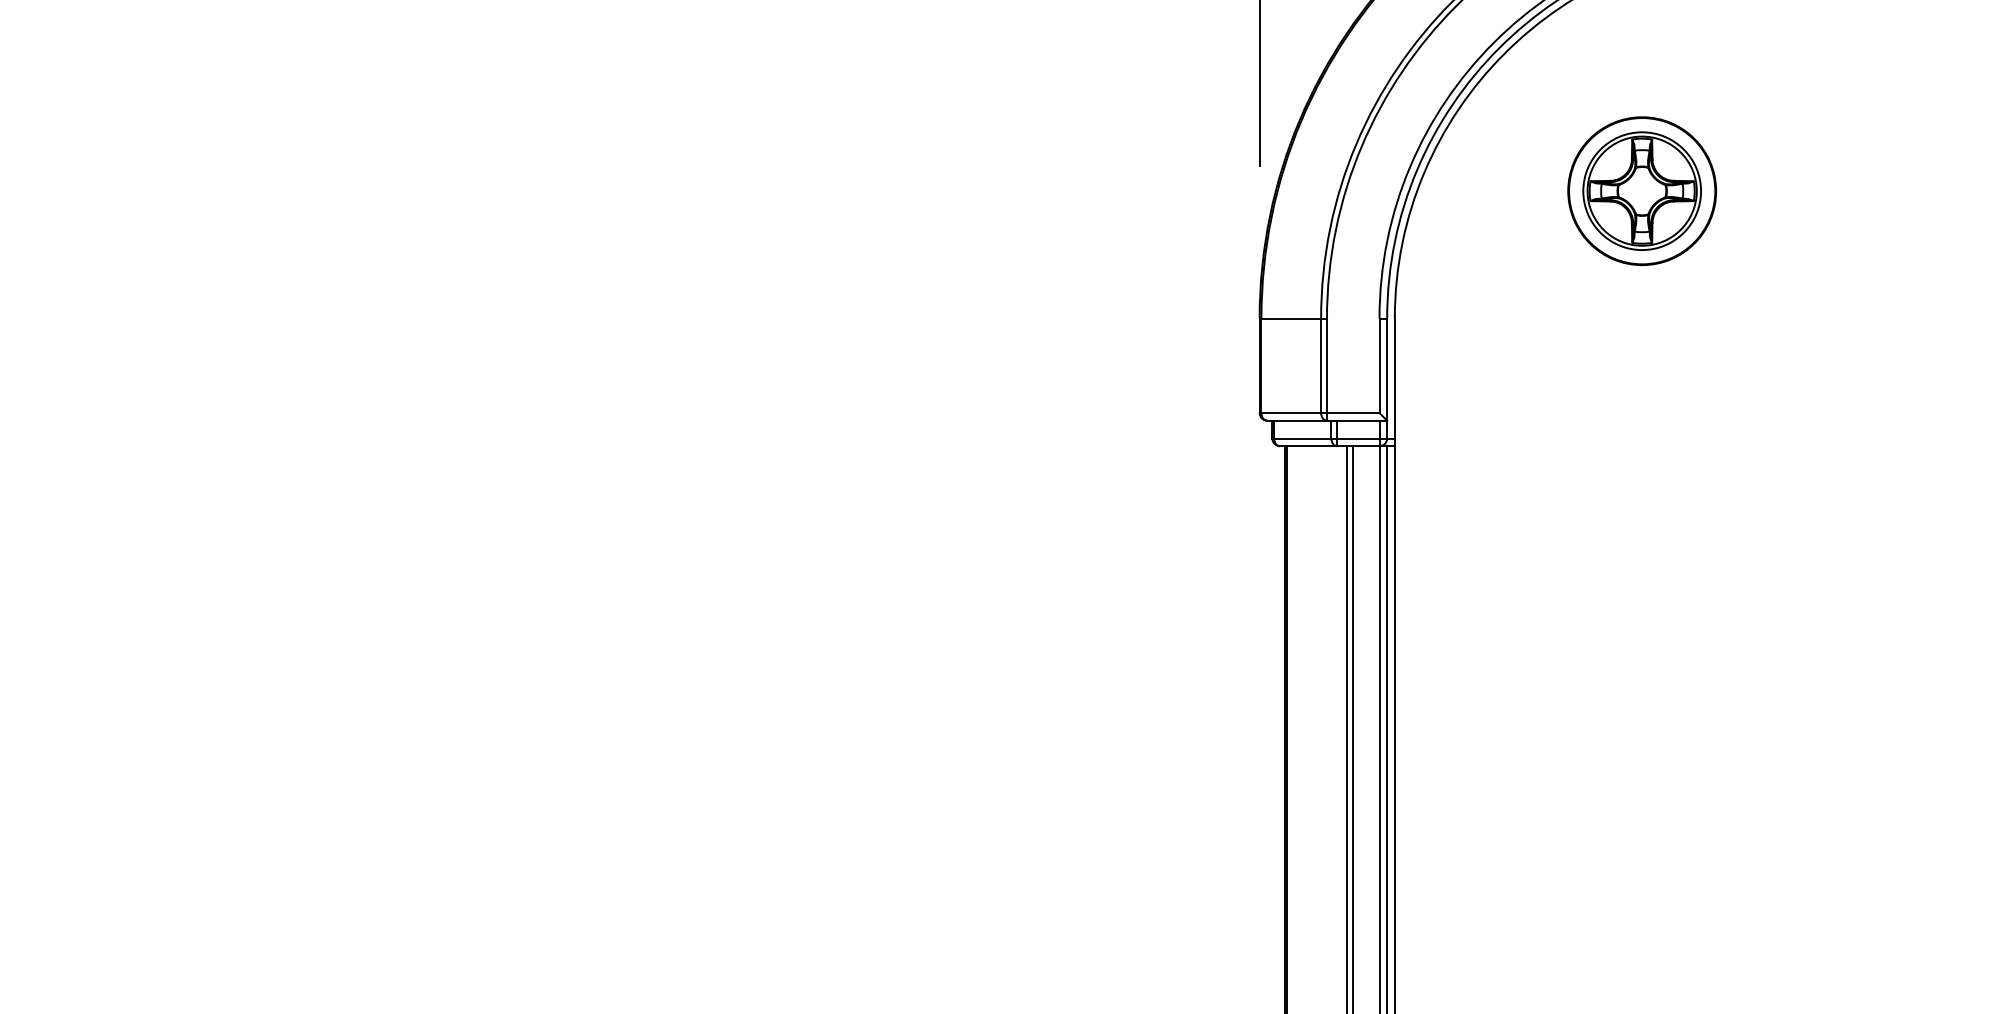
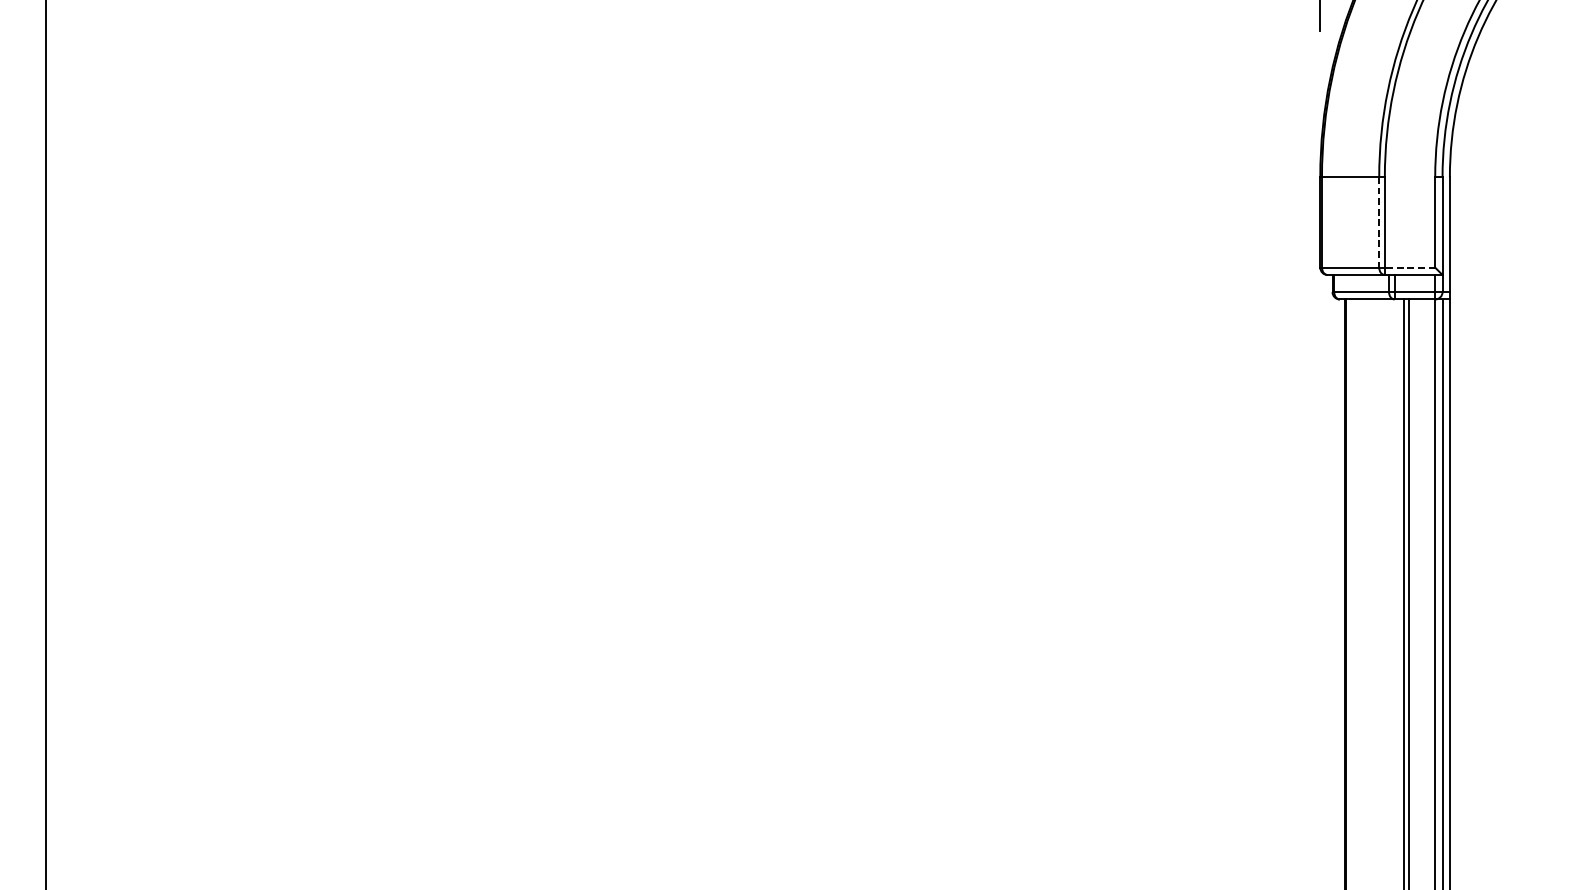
line: (1321, 366) -> (1379, 223), solid -> dashed
line: (1352, 413) -> (1409, 268), solid -> dashed

